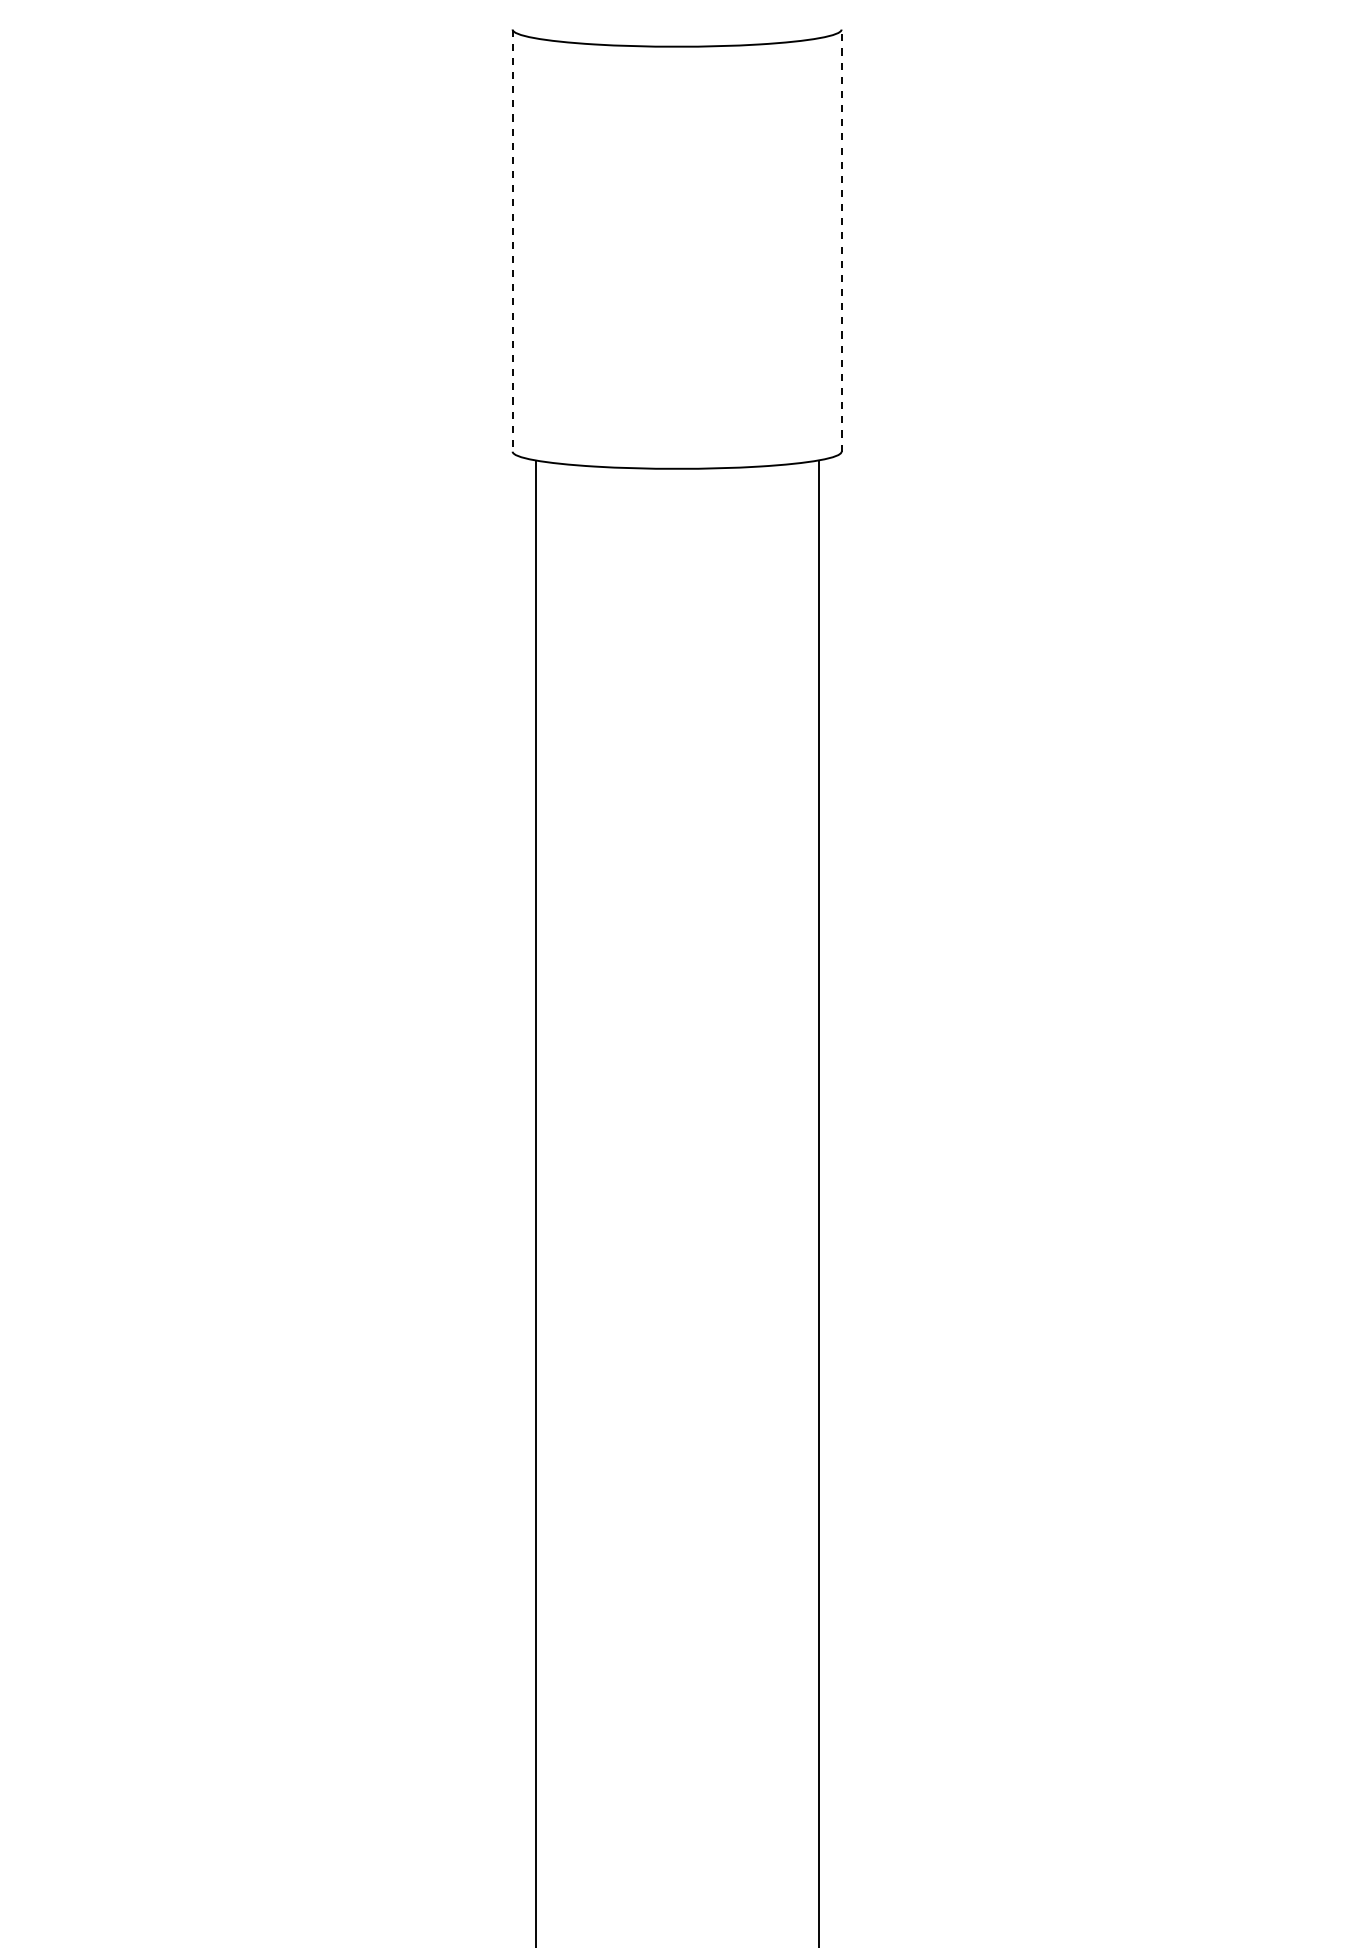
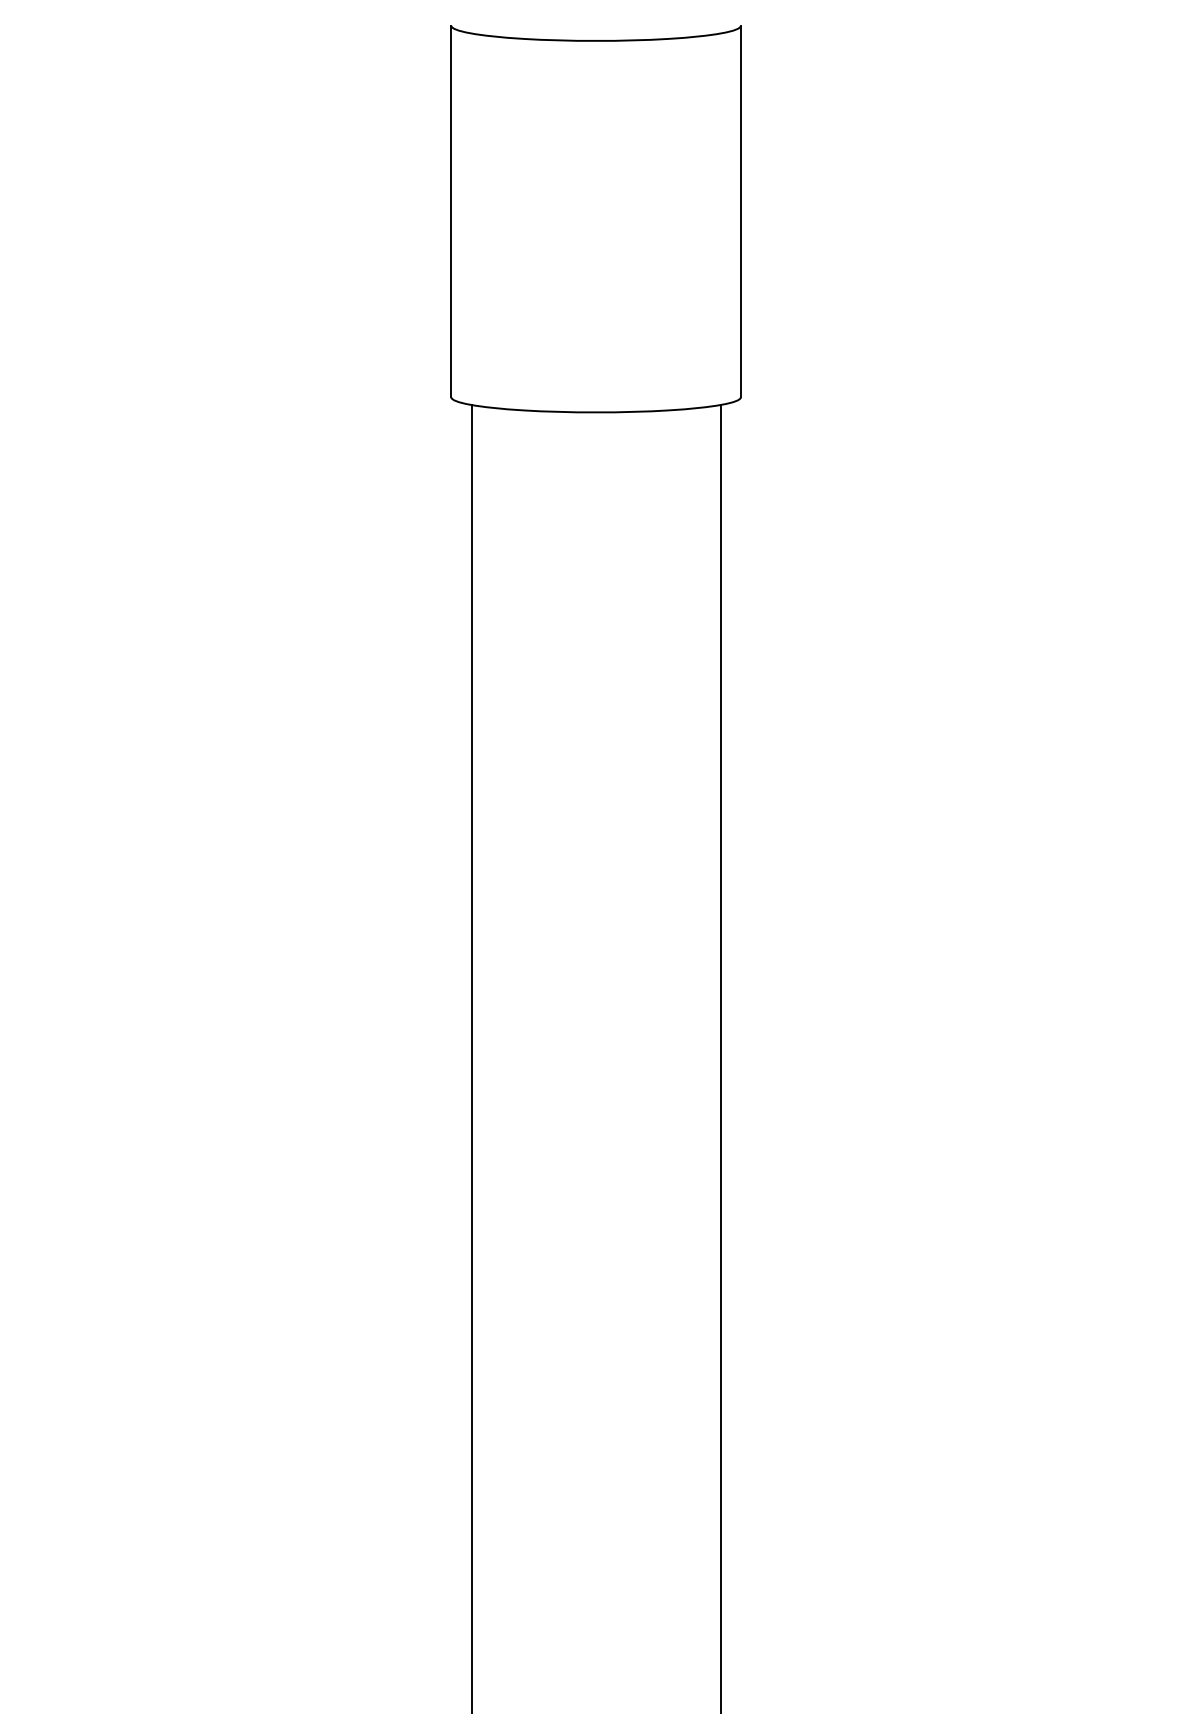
line: (841, 240) -> (740, 211), dashed -> solid
line: (512, 241) -> (451, 212), dashed -> solid

